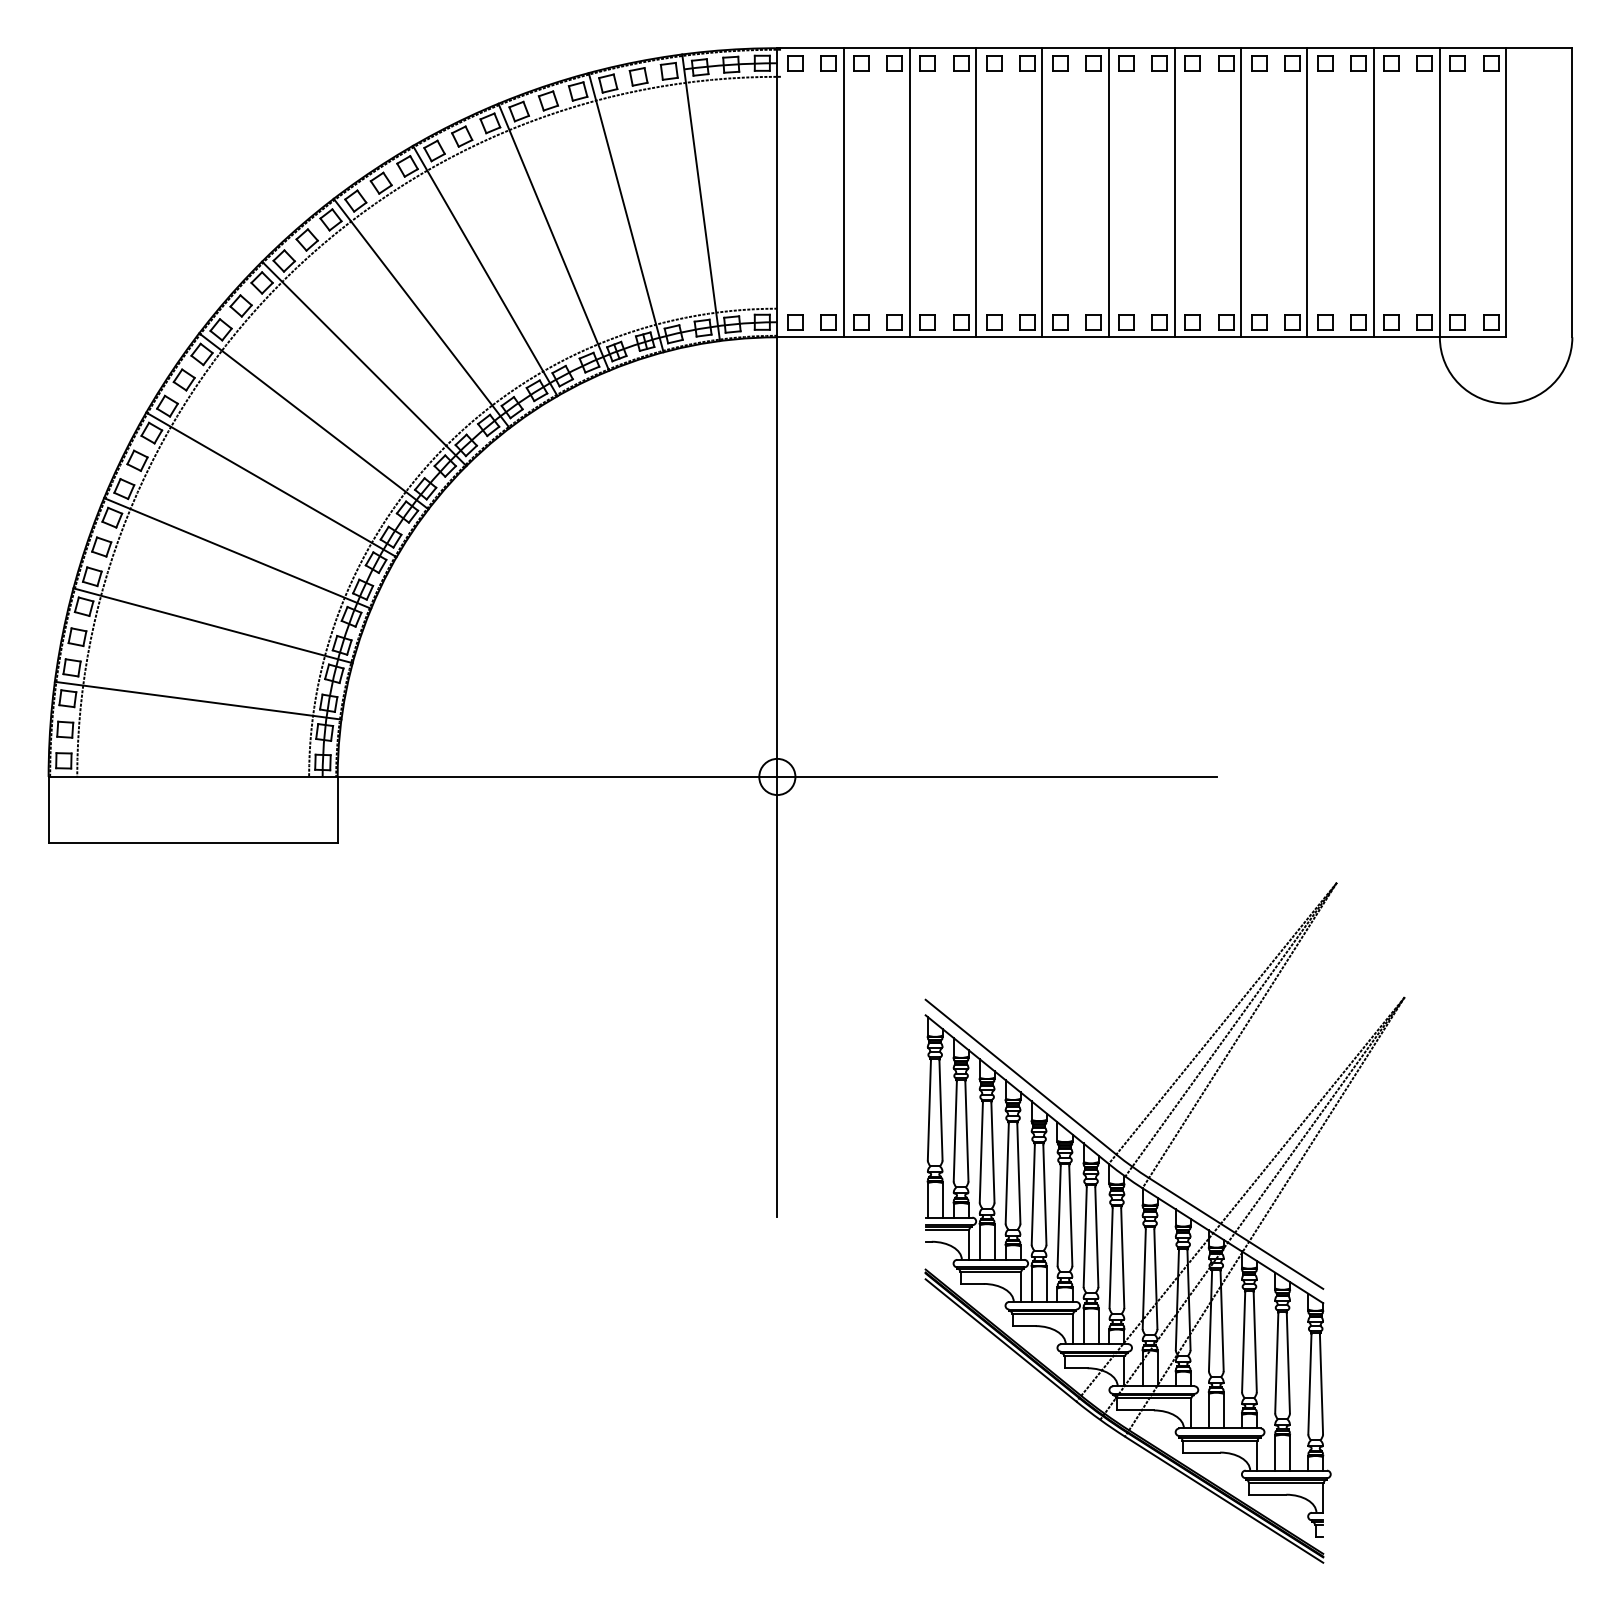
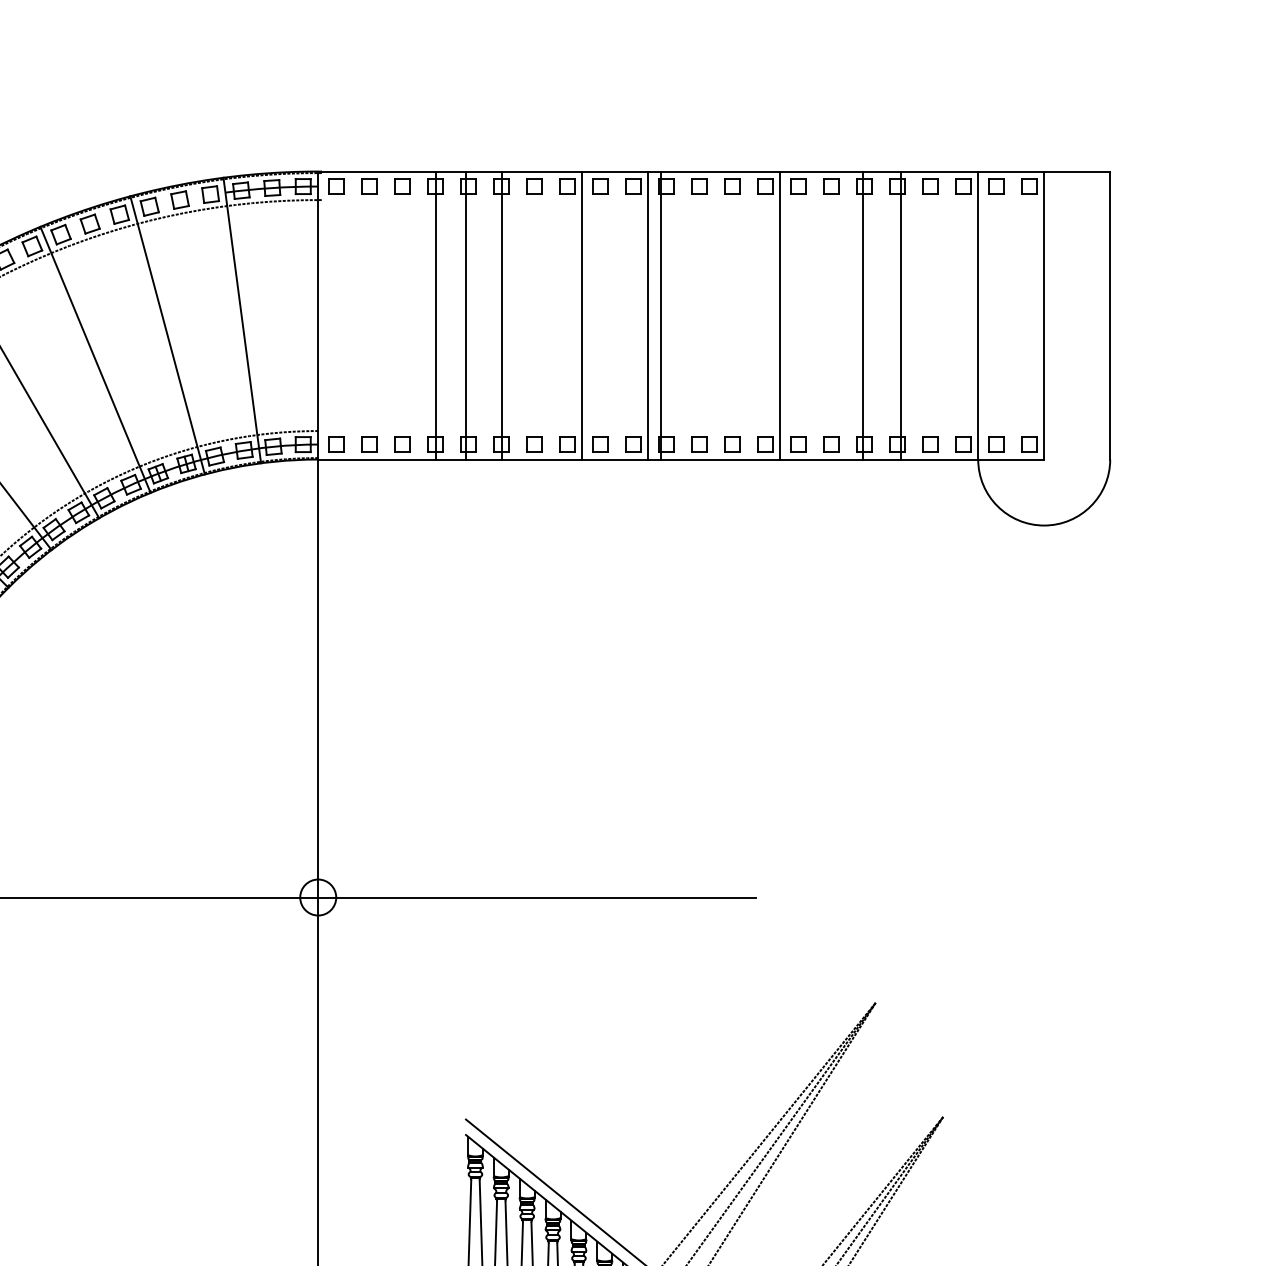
line: (843, 192) -> (435, 315), moved
line: (909, 192) -> (501, 315), moved
line: (976, 192) -> (466, 315), moved
line: (1174, 192) -> (661, 315), moved
line: (1307, 192) -> (901, 315), moved
line: (1373, 192) -> (863, 315), moved

